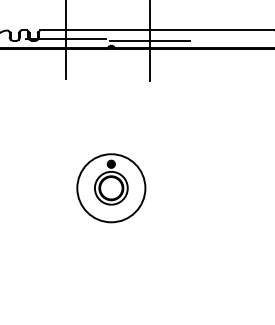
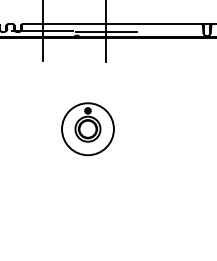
part: (110, 188) -> (87, 129), moved

